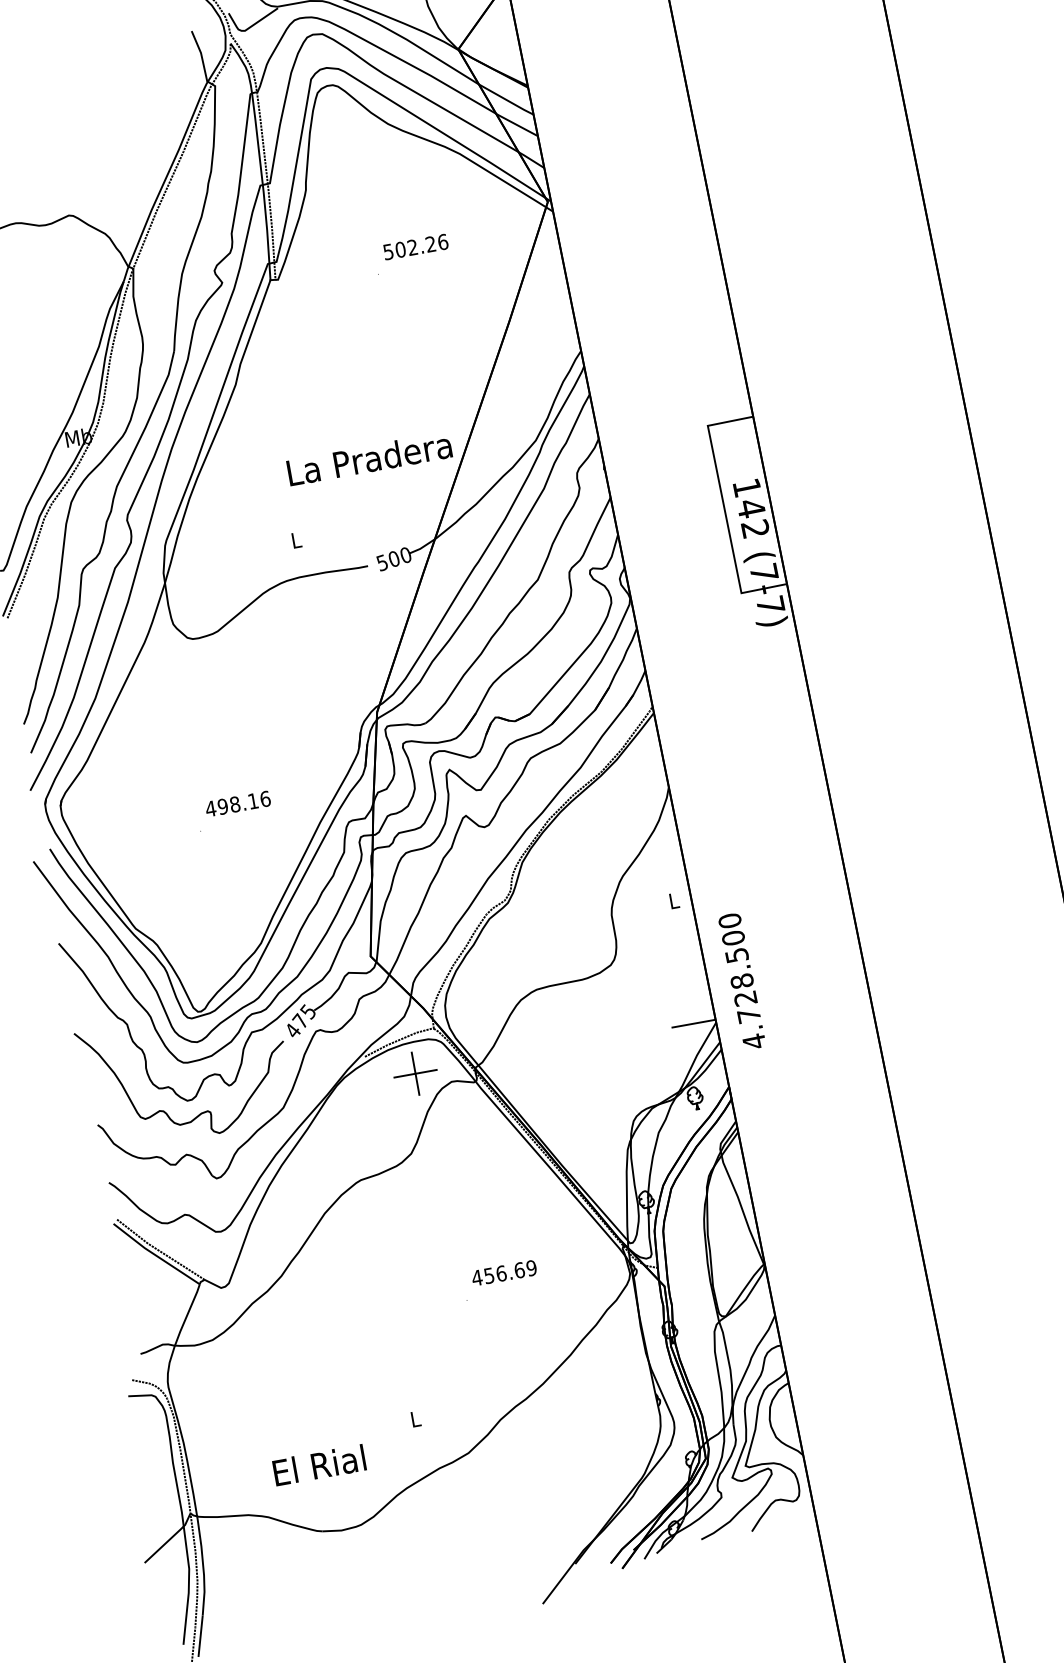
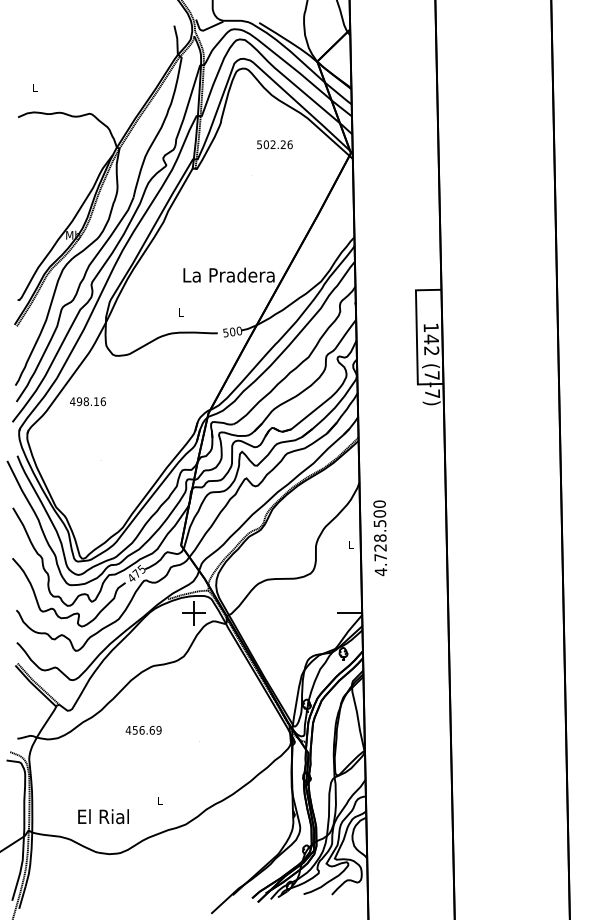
text: (415, 246) -> (274, 144), moved
text: (237, 803) -> (87, 401), moved
text: (742, 981) -> (380, 538), moved
text: (503, 1273) -> (143, 730), moved

